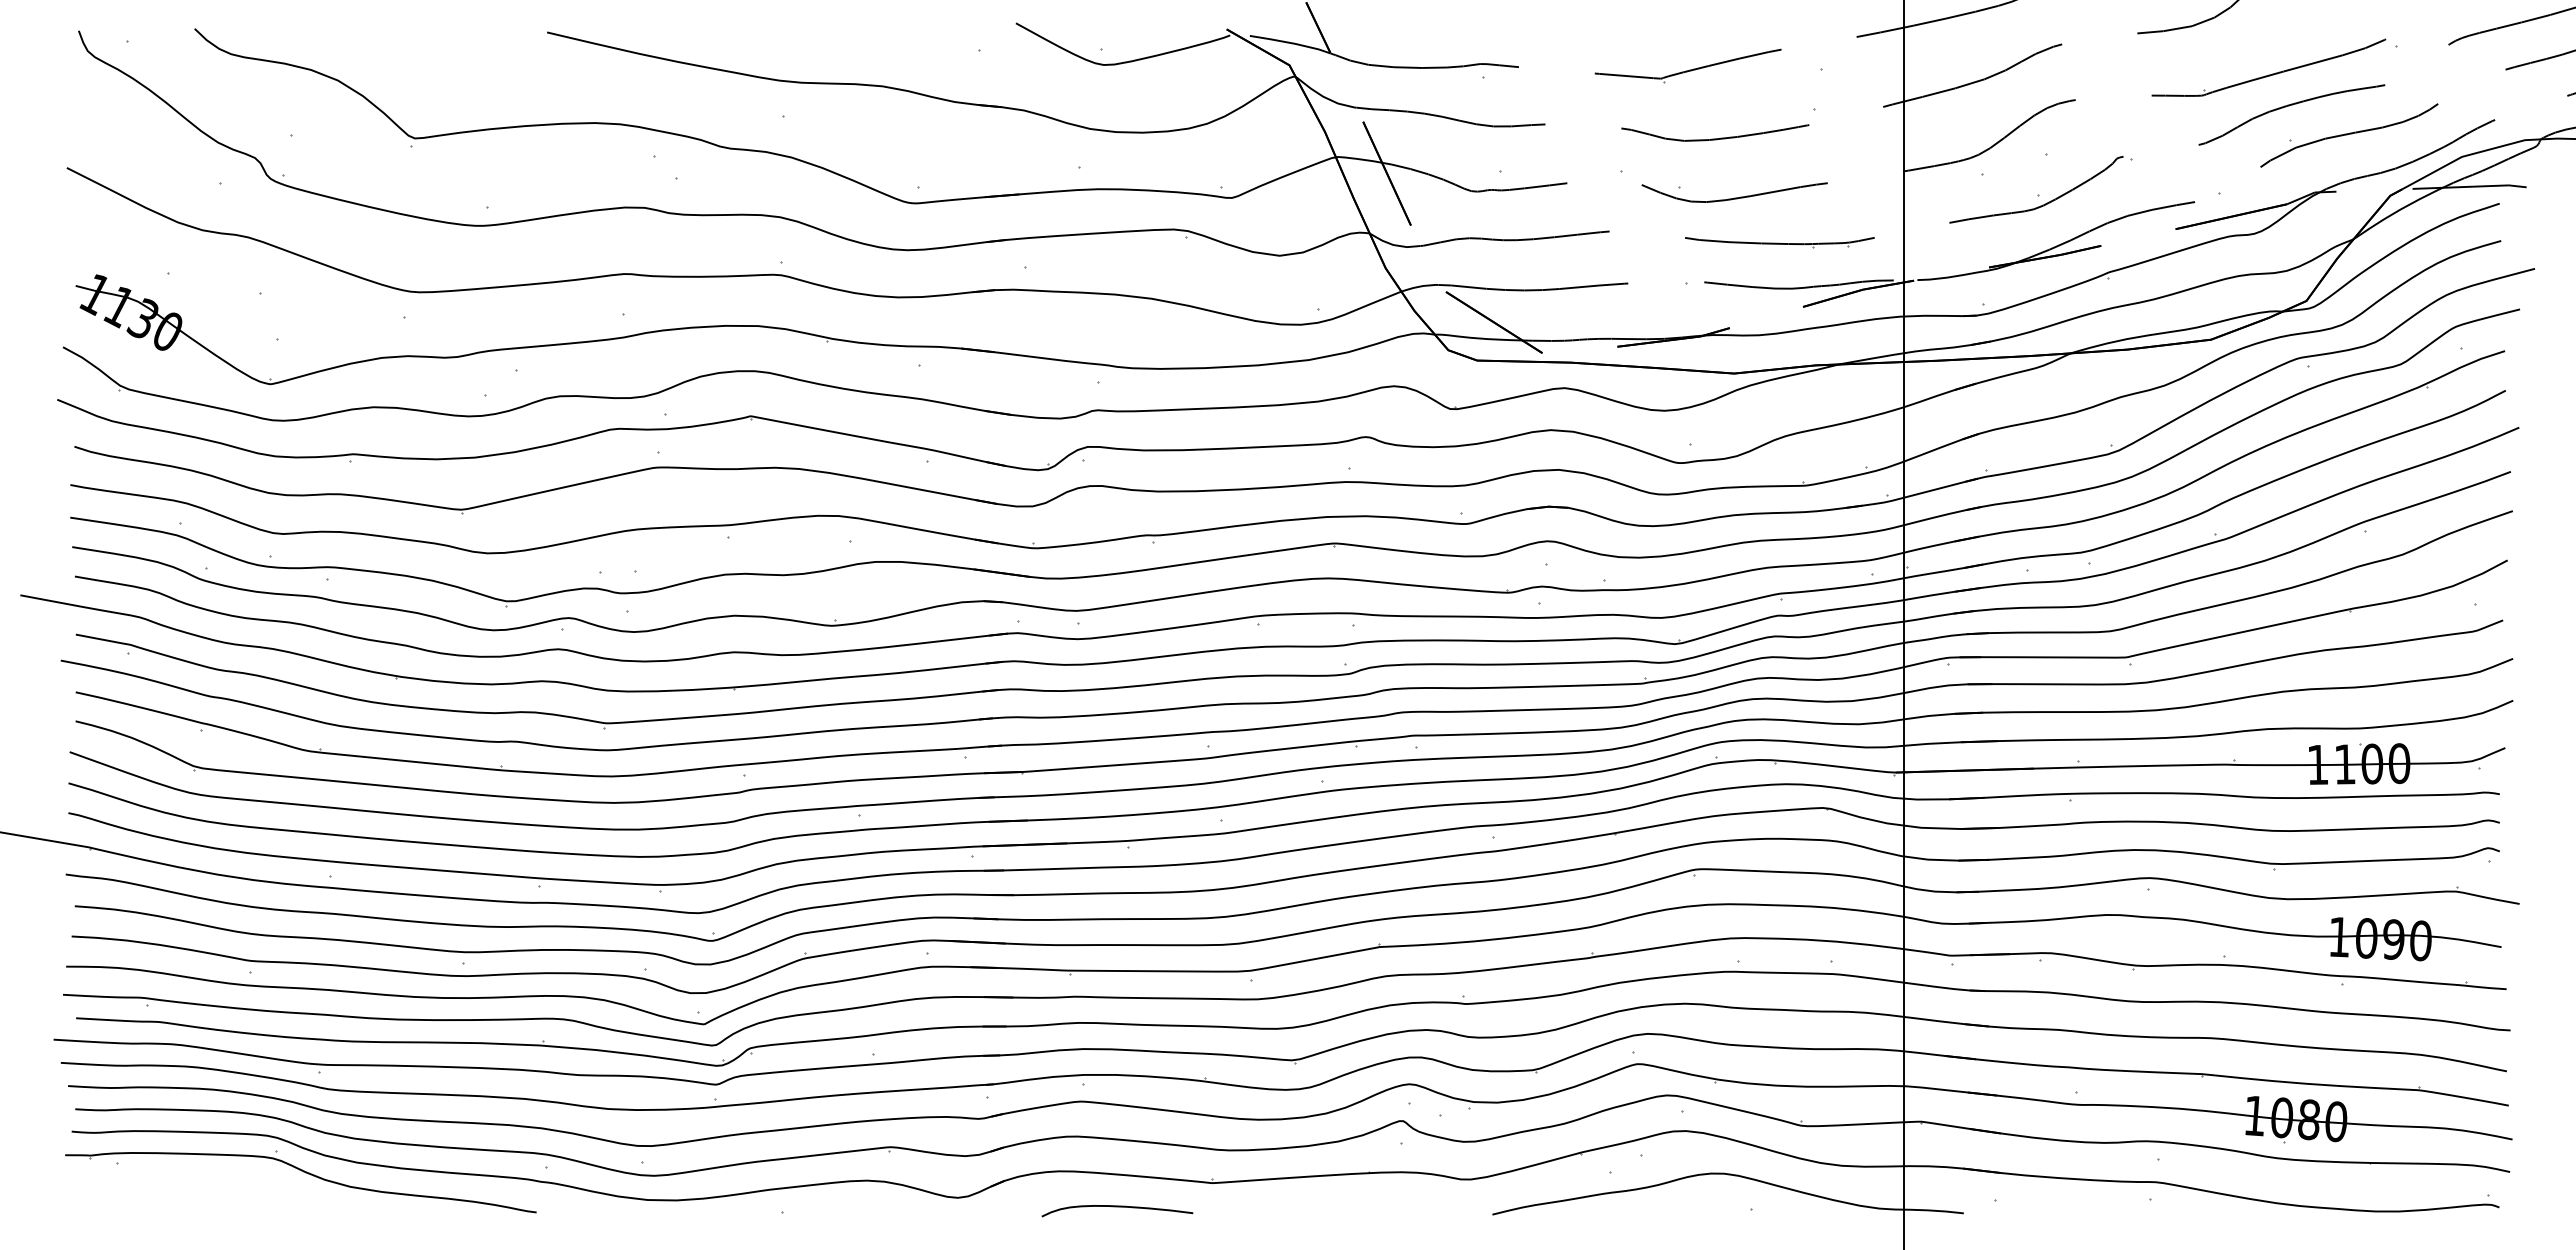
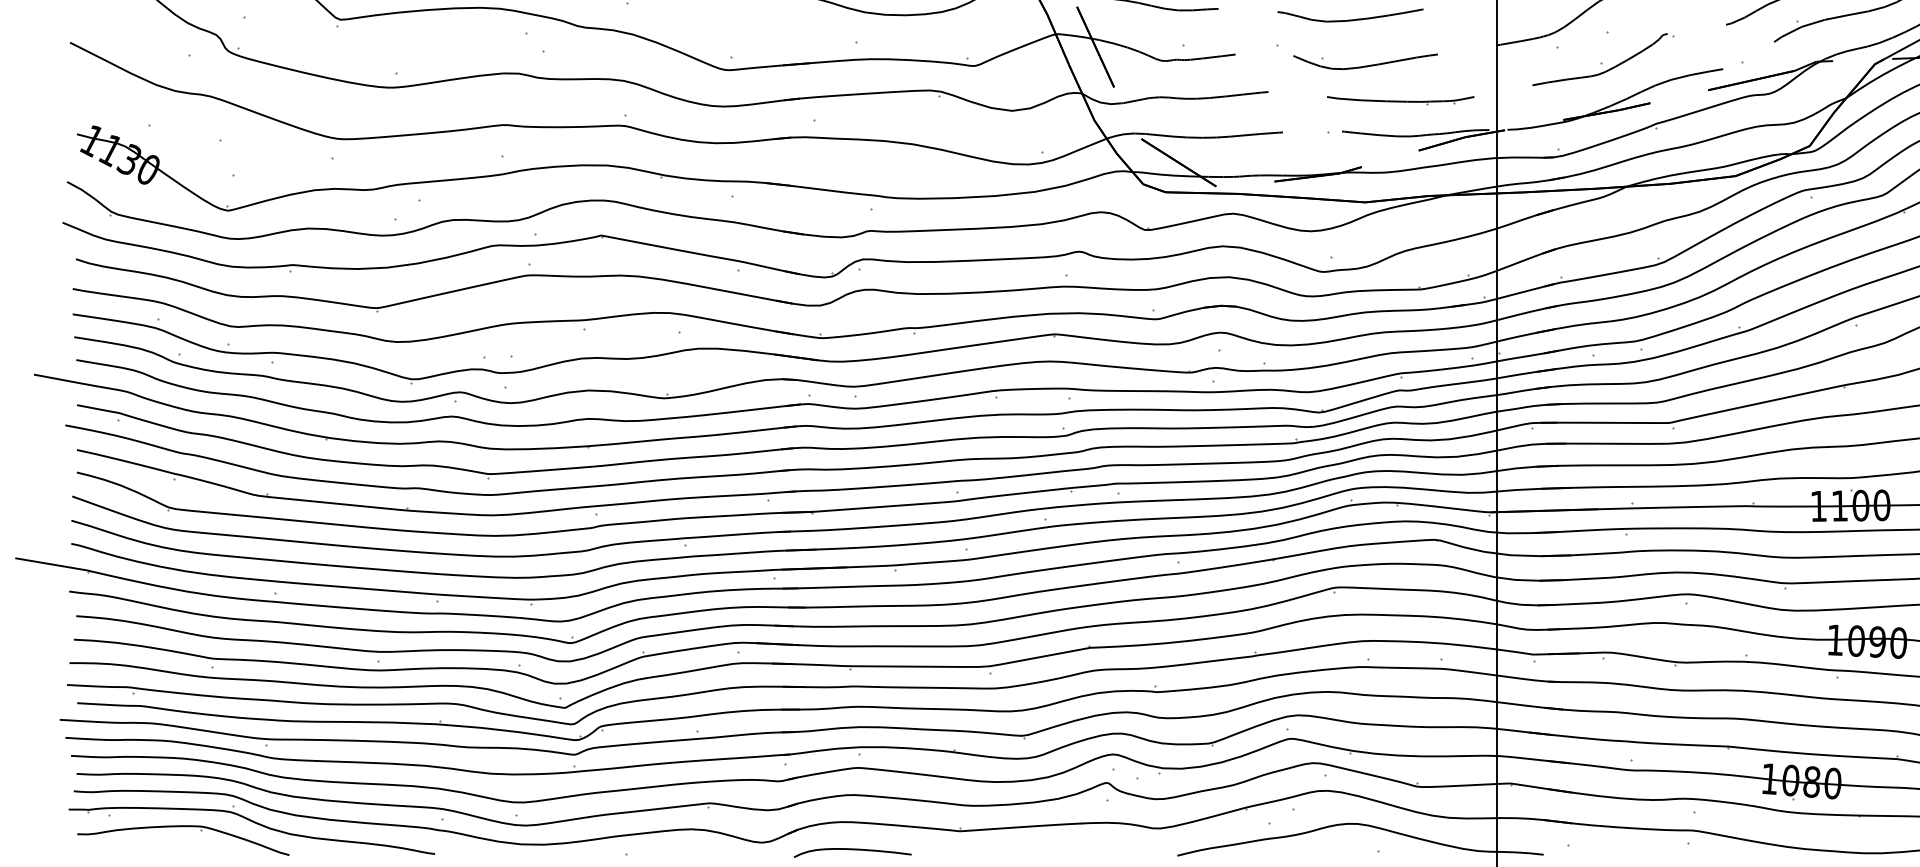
part: (212, 1177) -> (183, 826), added
curve: (1117, 1207) -> (852, 850), moved

